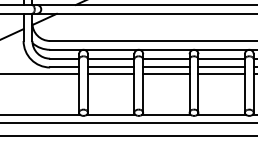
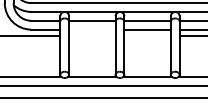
line: (110, 67) -> (91, 29), removed
line: (110, 74) -> (91, 36), removed
line: (166, 74) -> (147, 36), removed

